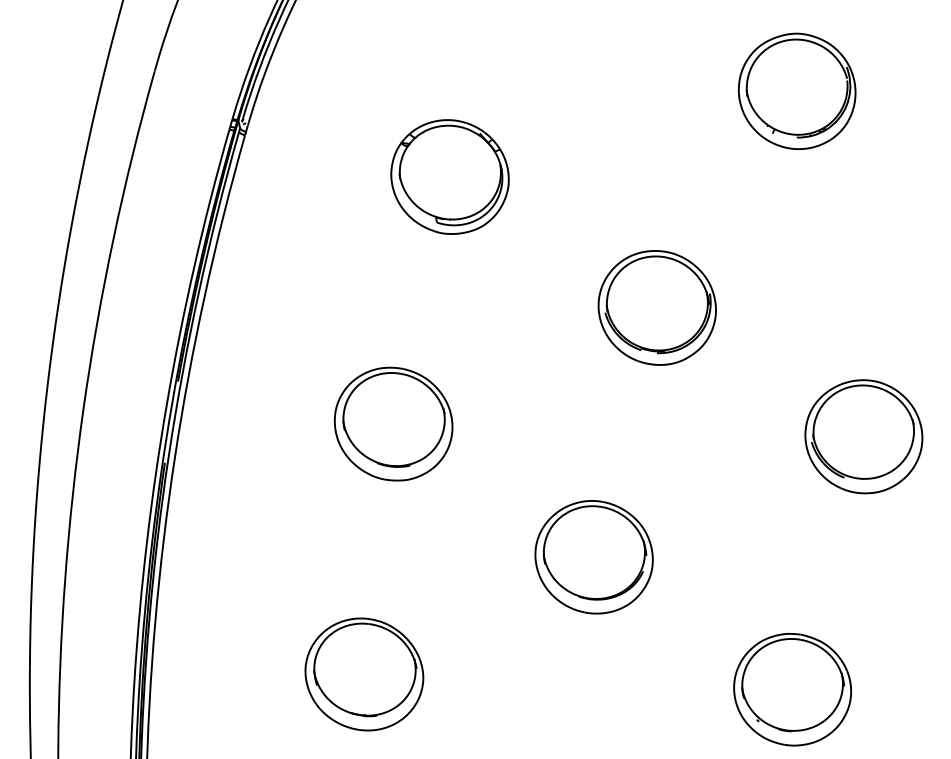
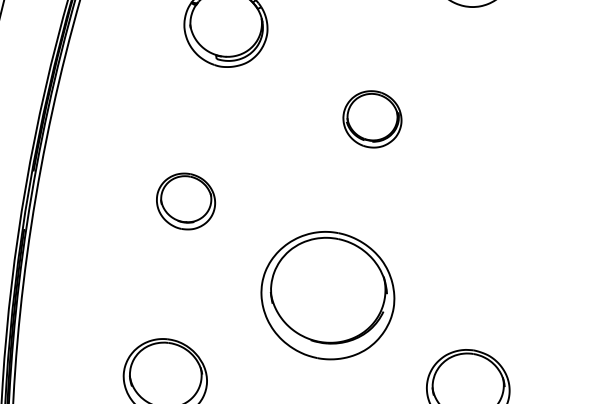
part: (656, 307) -> (371, 119), size x0.7
part: (393, 423) -> (185, 201), size x0.7
part: (863, 436) -> (518, 210), removed
part: (593, 557) -> (327, 295), size x1.6

